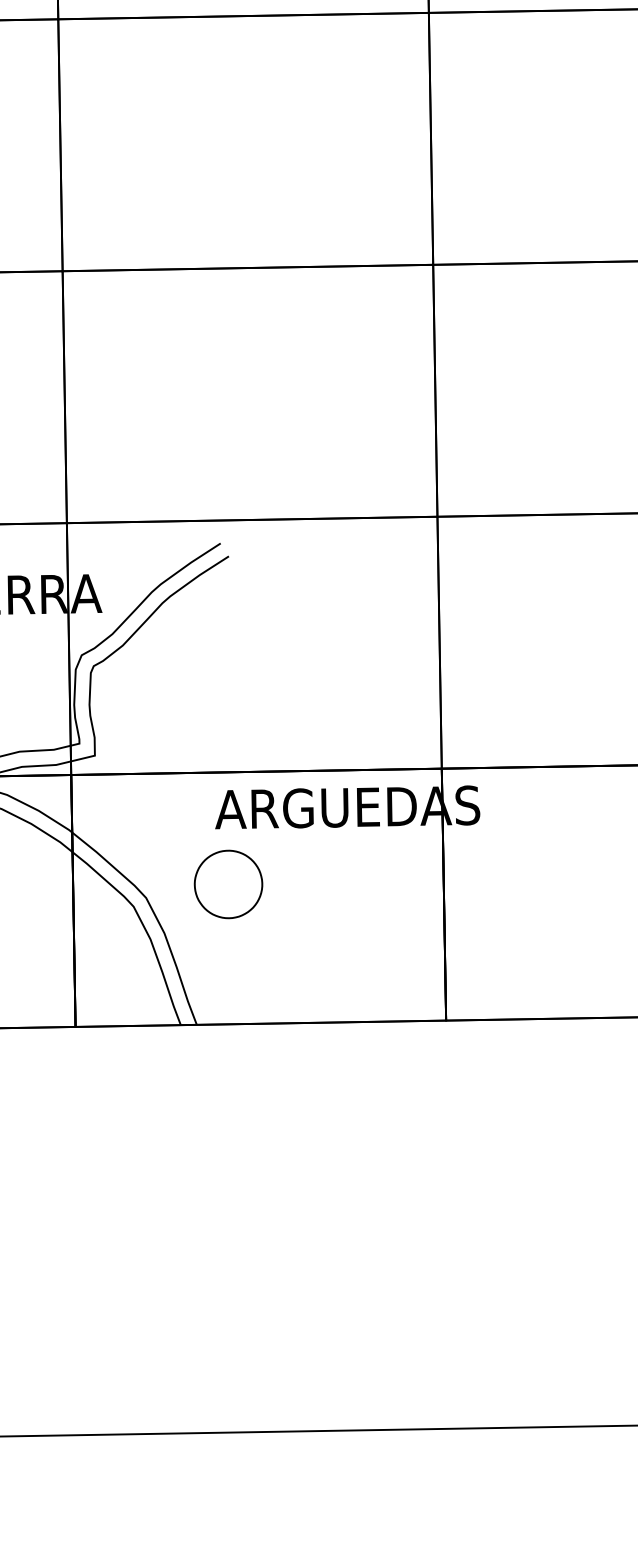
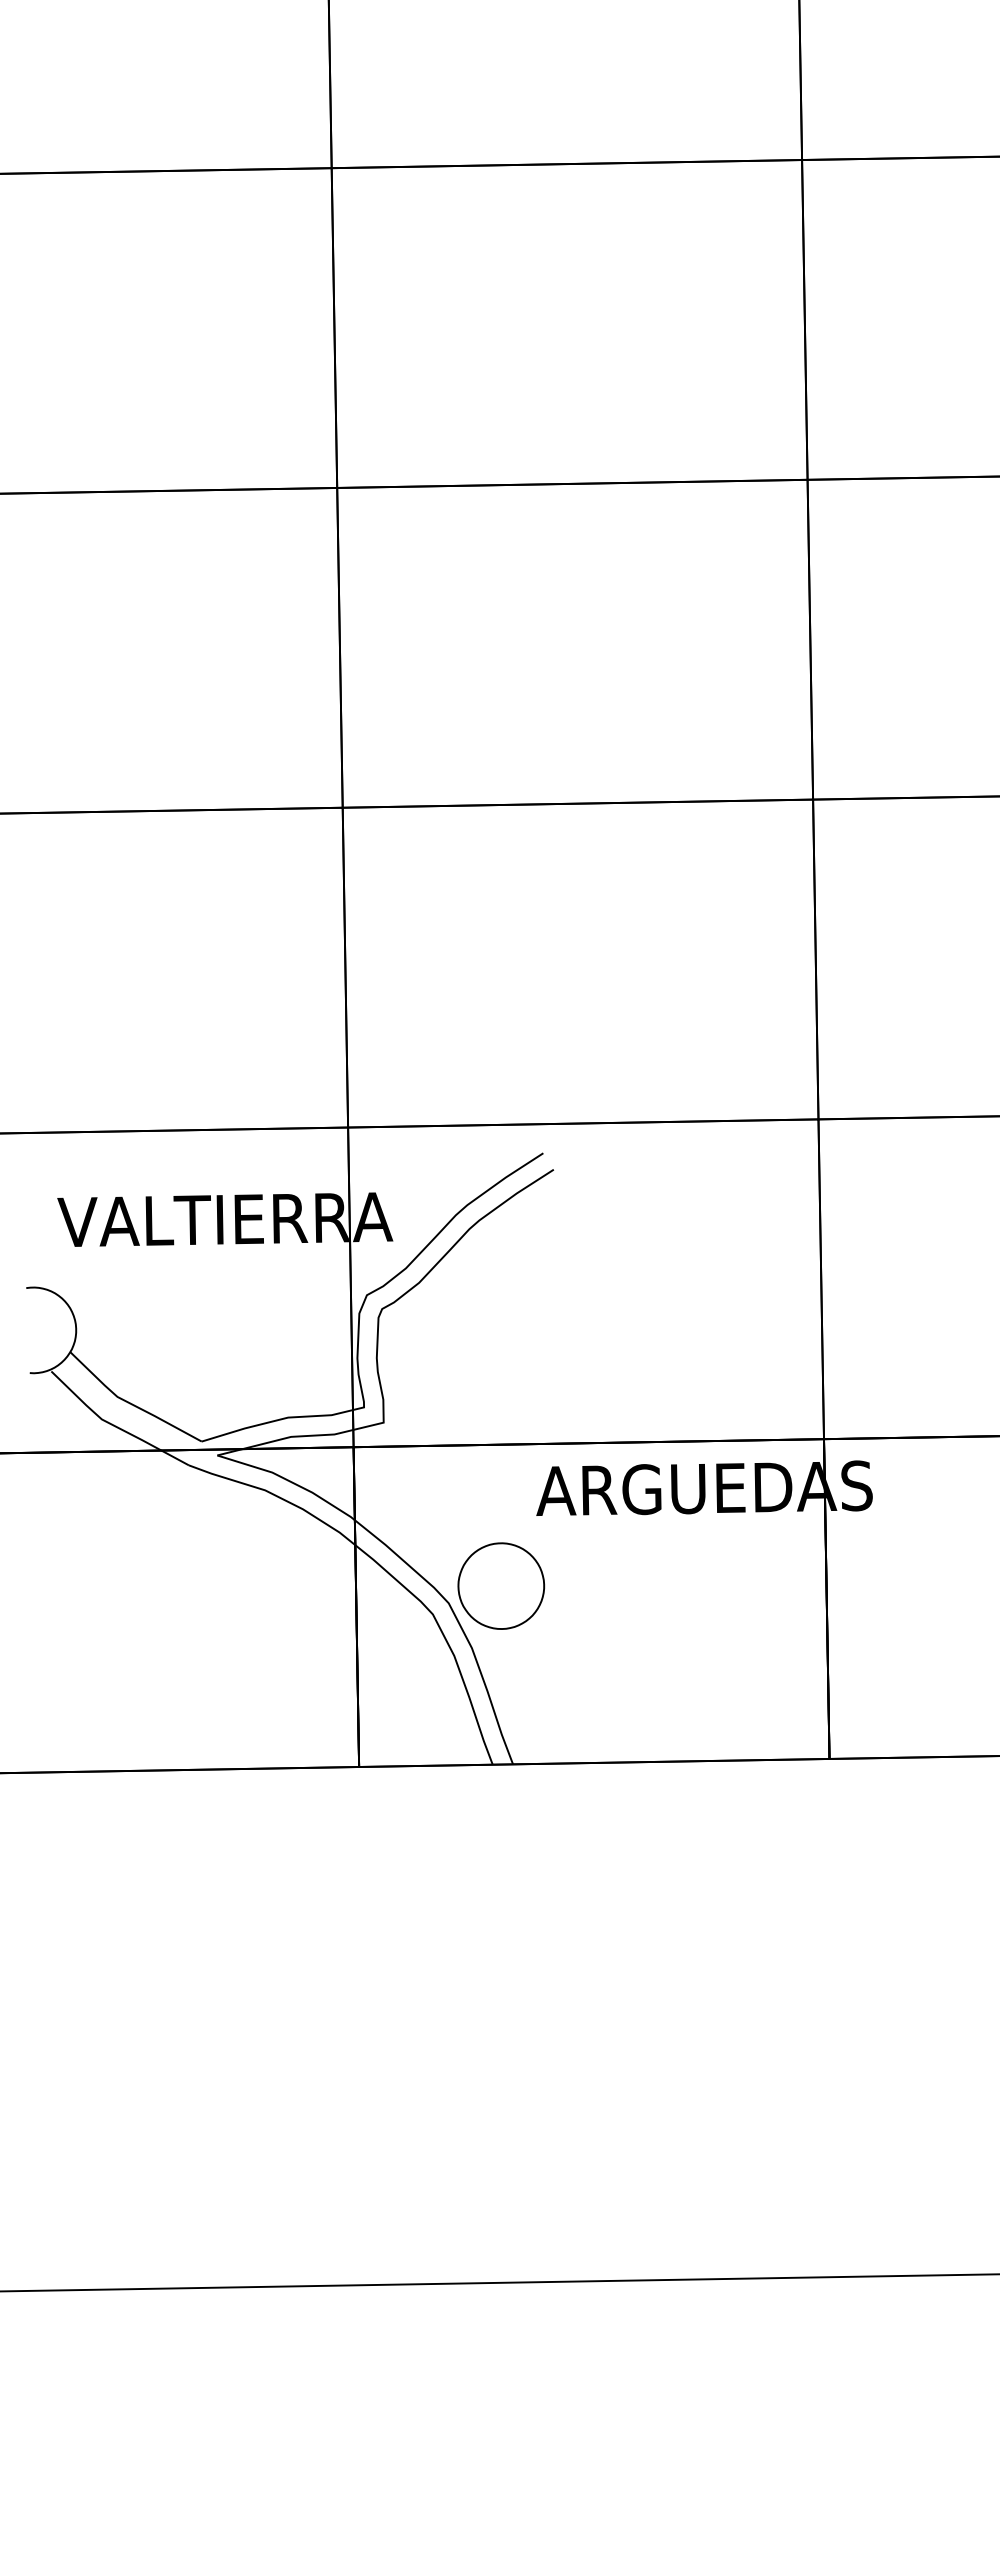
part: (228, 883) -> (501, 1585), moved

